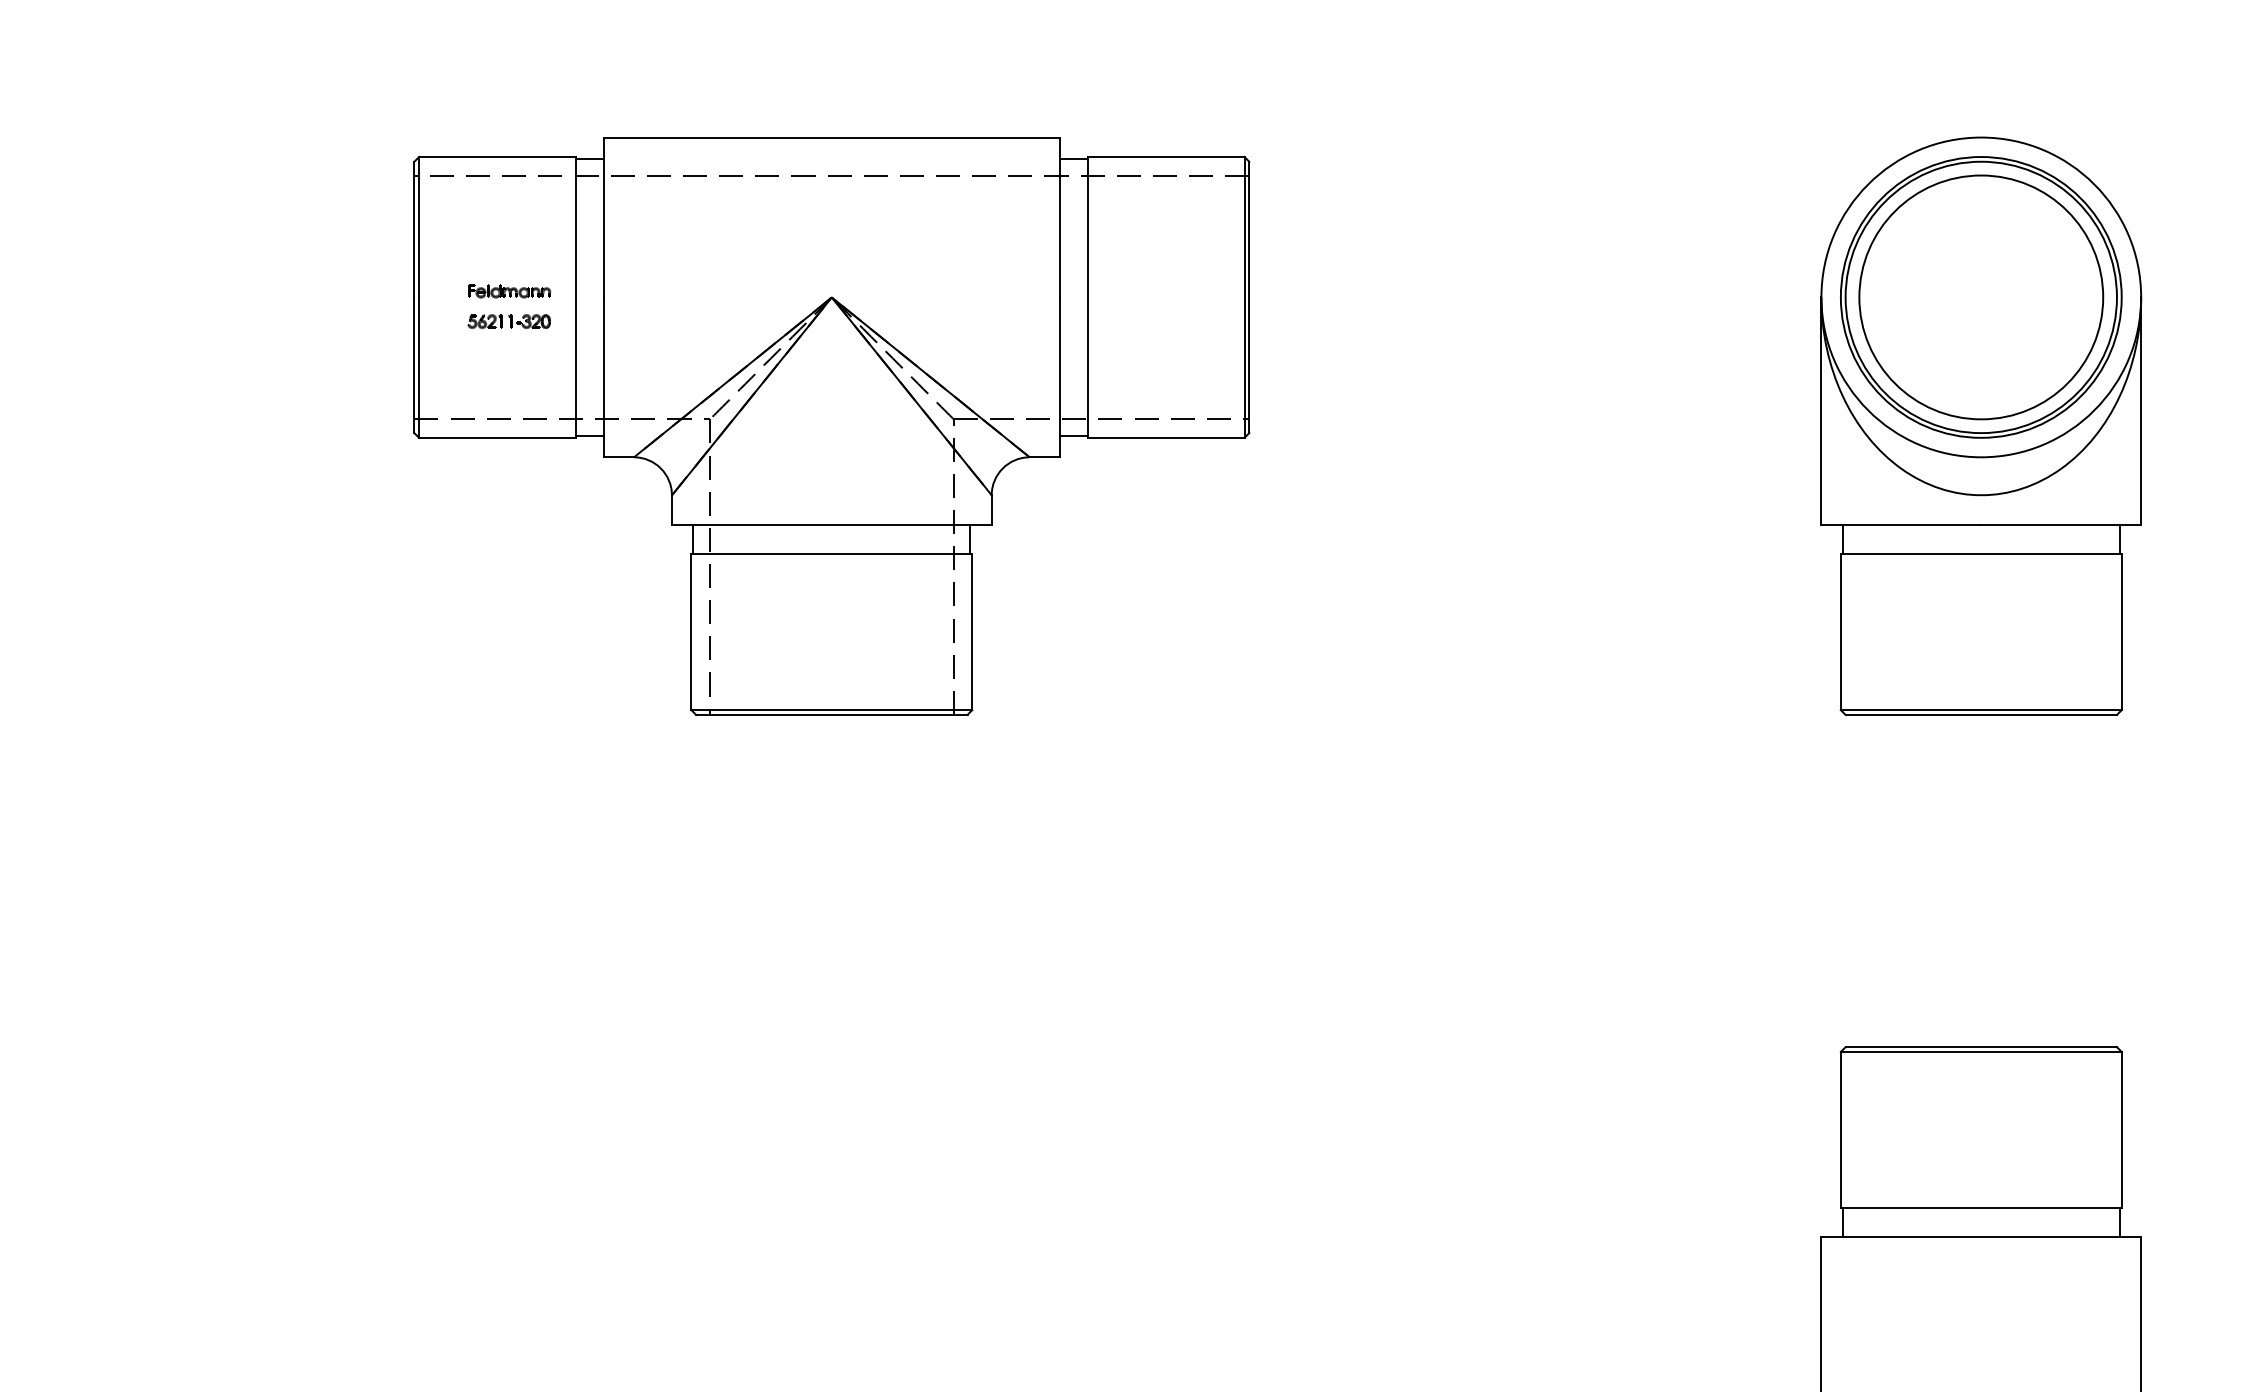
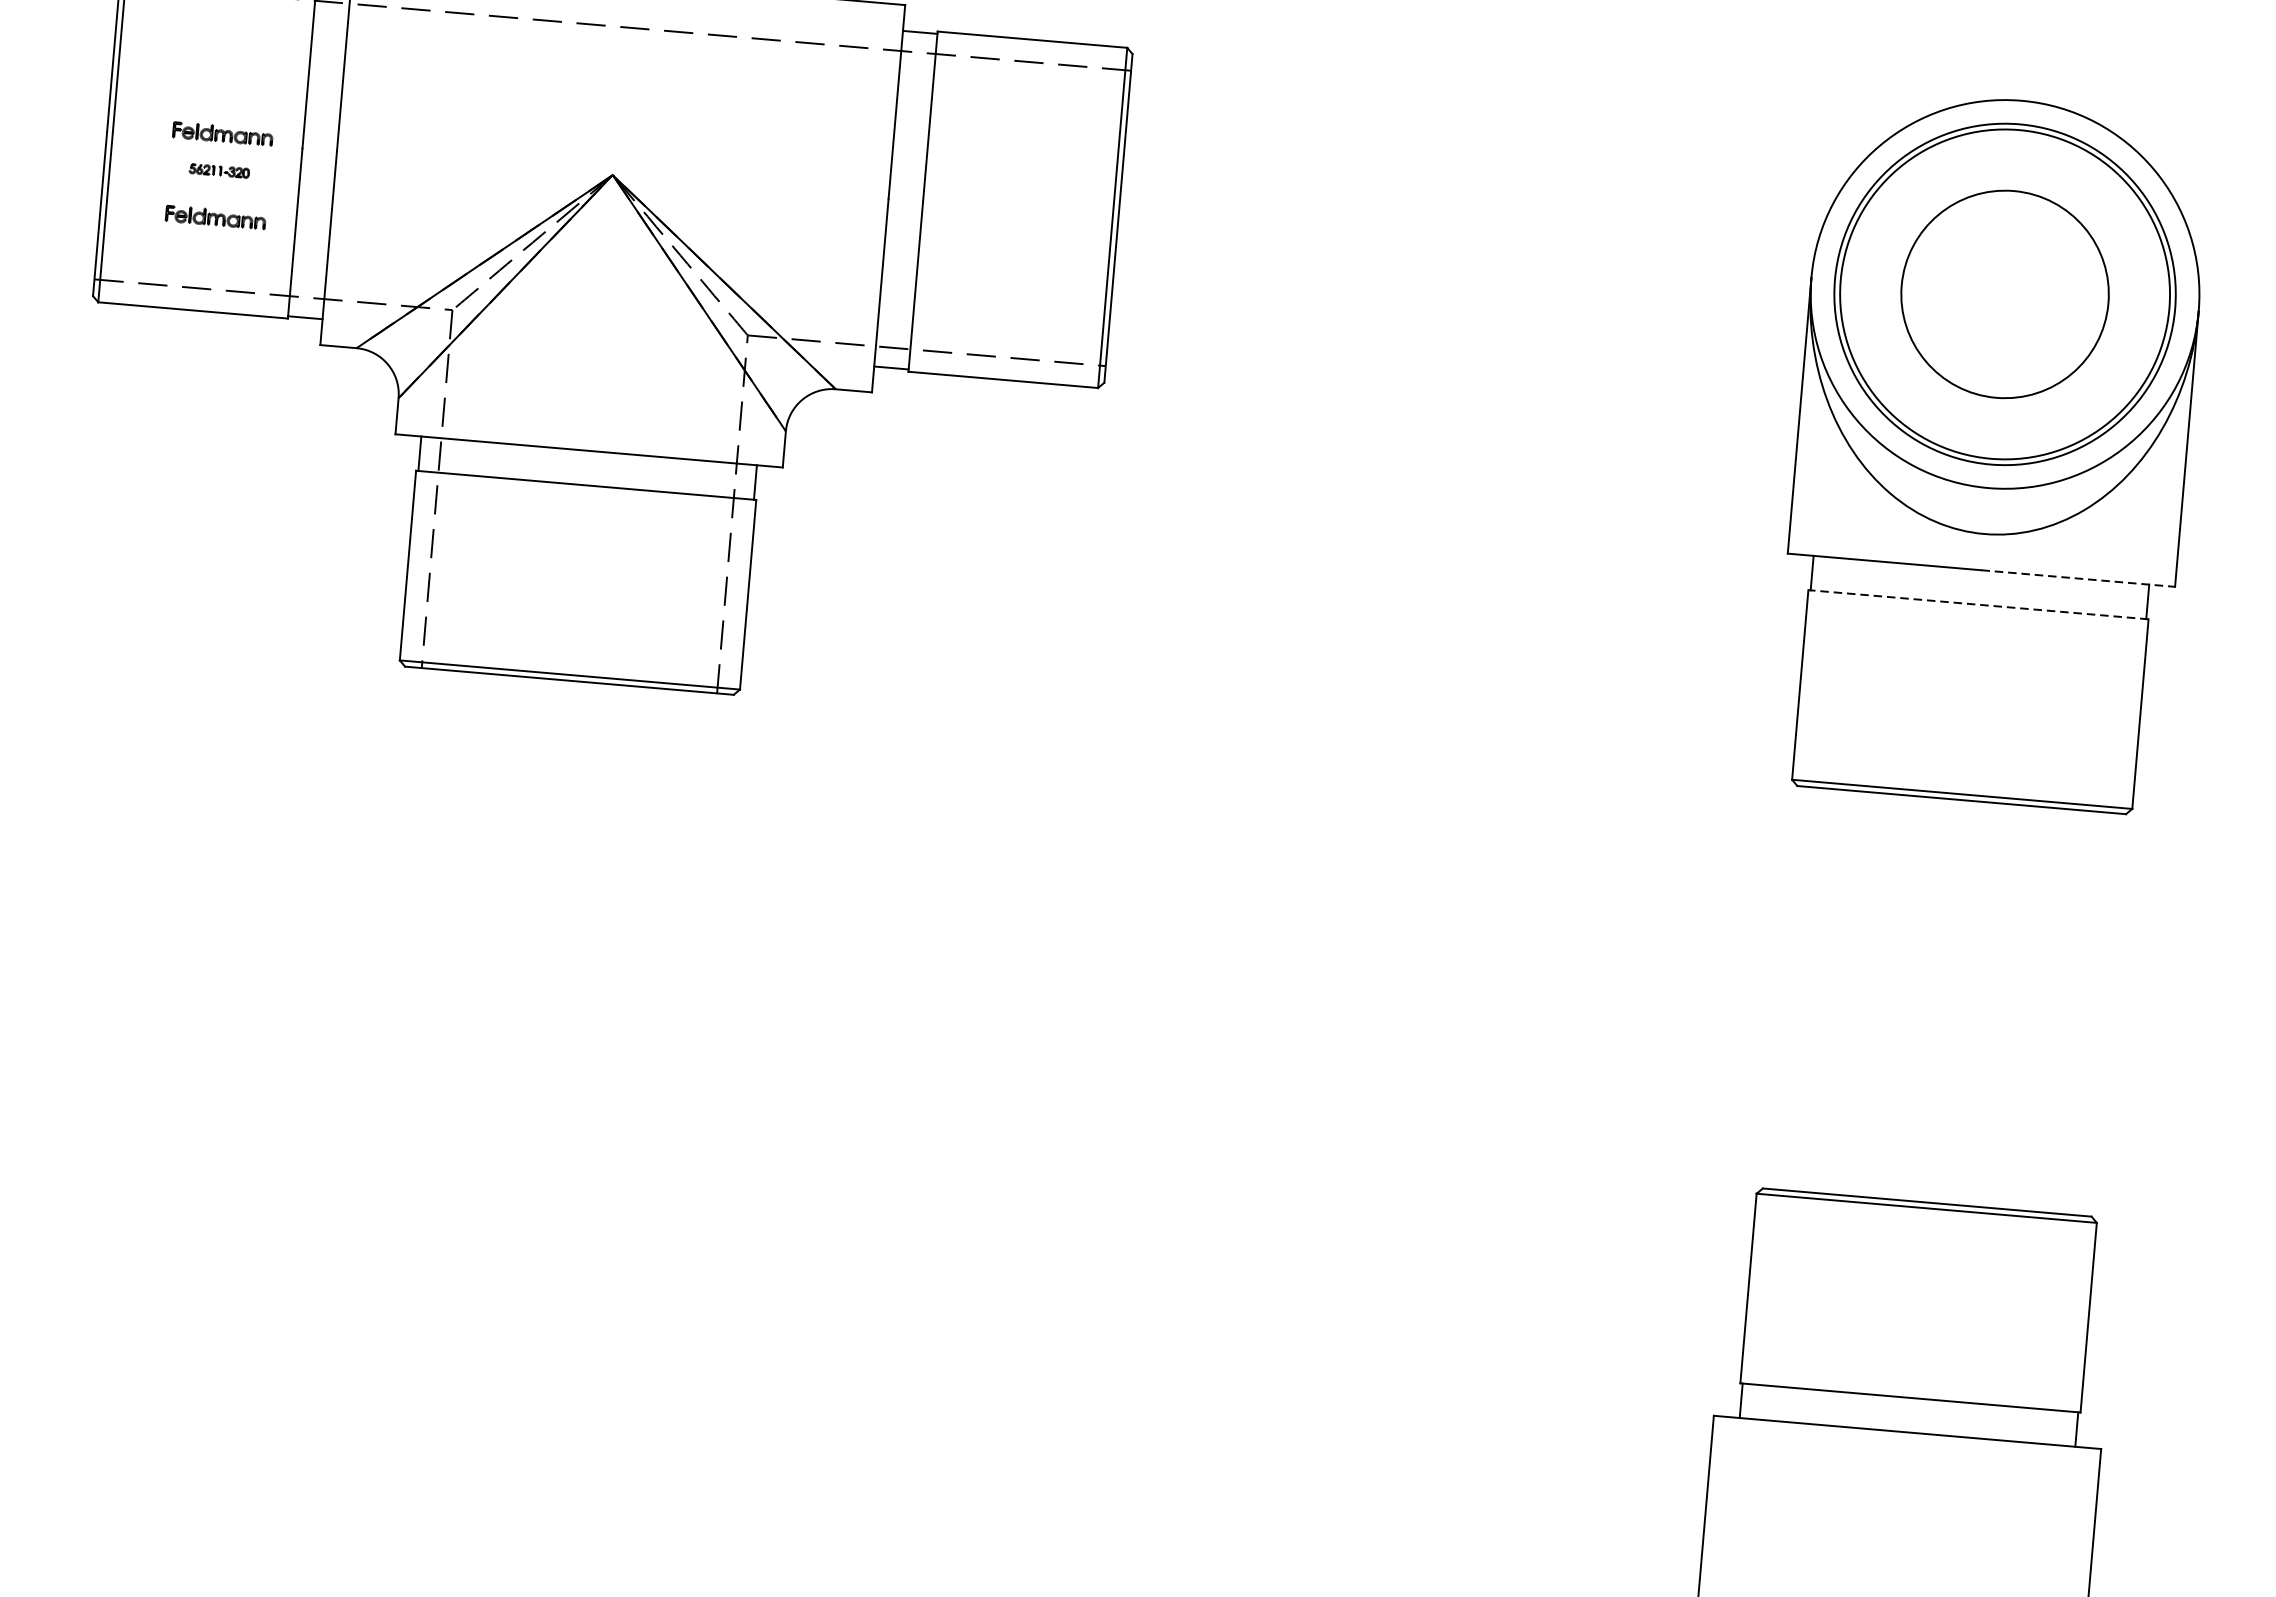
circle: (1981, 297) -> (2005, 294), size x0.7
part: (508, 321) -> (218, 170), size x0.6
part: (509, 360) -> (215, 217), added
line: (2061, 525) -> (2078, 579), solid -> dashed
line: (1980, 553) -> (1977, 604), solid -> dashed

